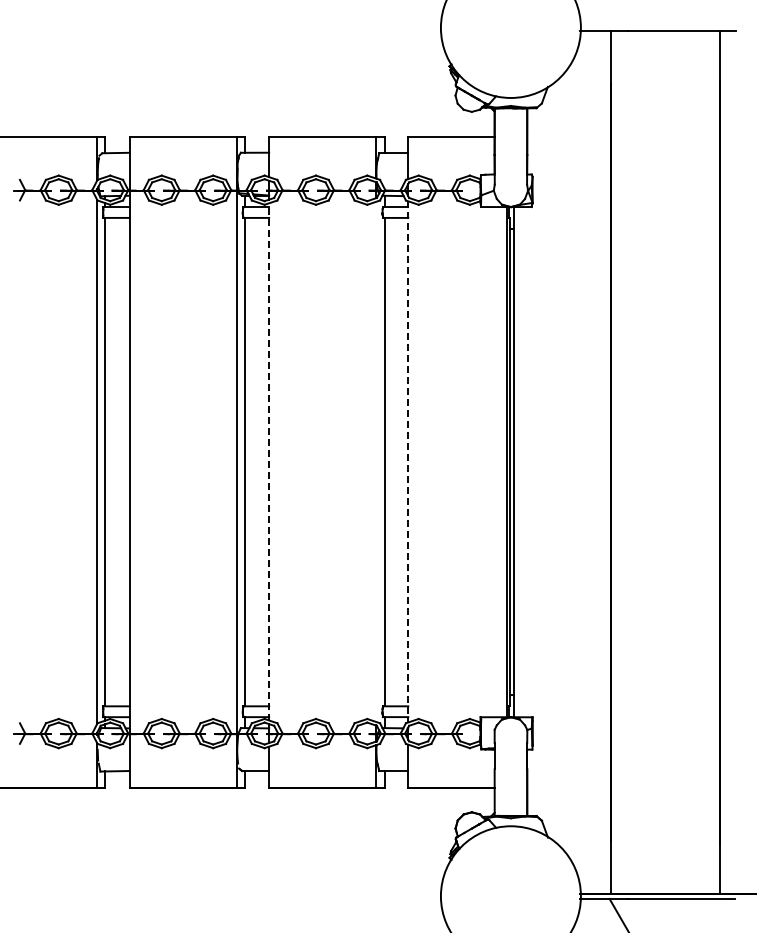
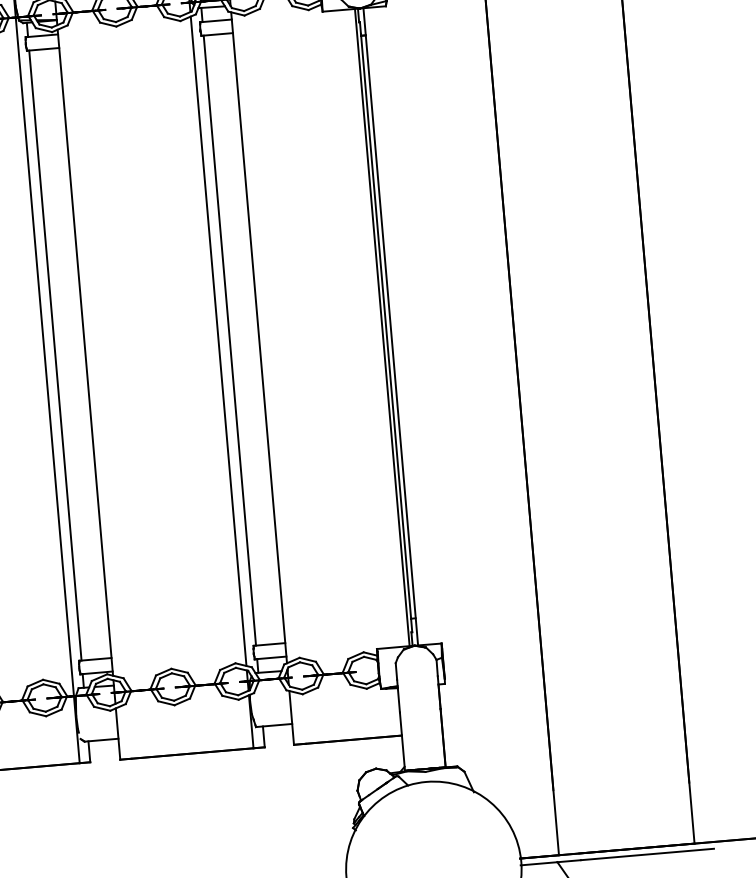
line: (269, 461) -> (85, 352), dashed -> solid
line: (375, 461) -> (218, 340), added
line: (408, 461) -> (259, 337), dashed -> solid

